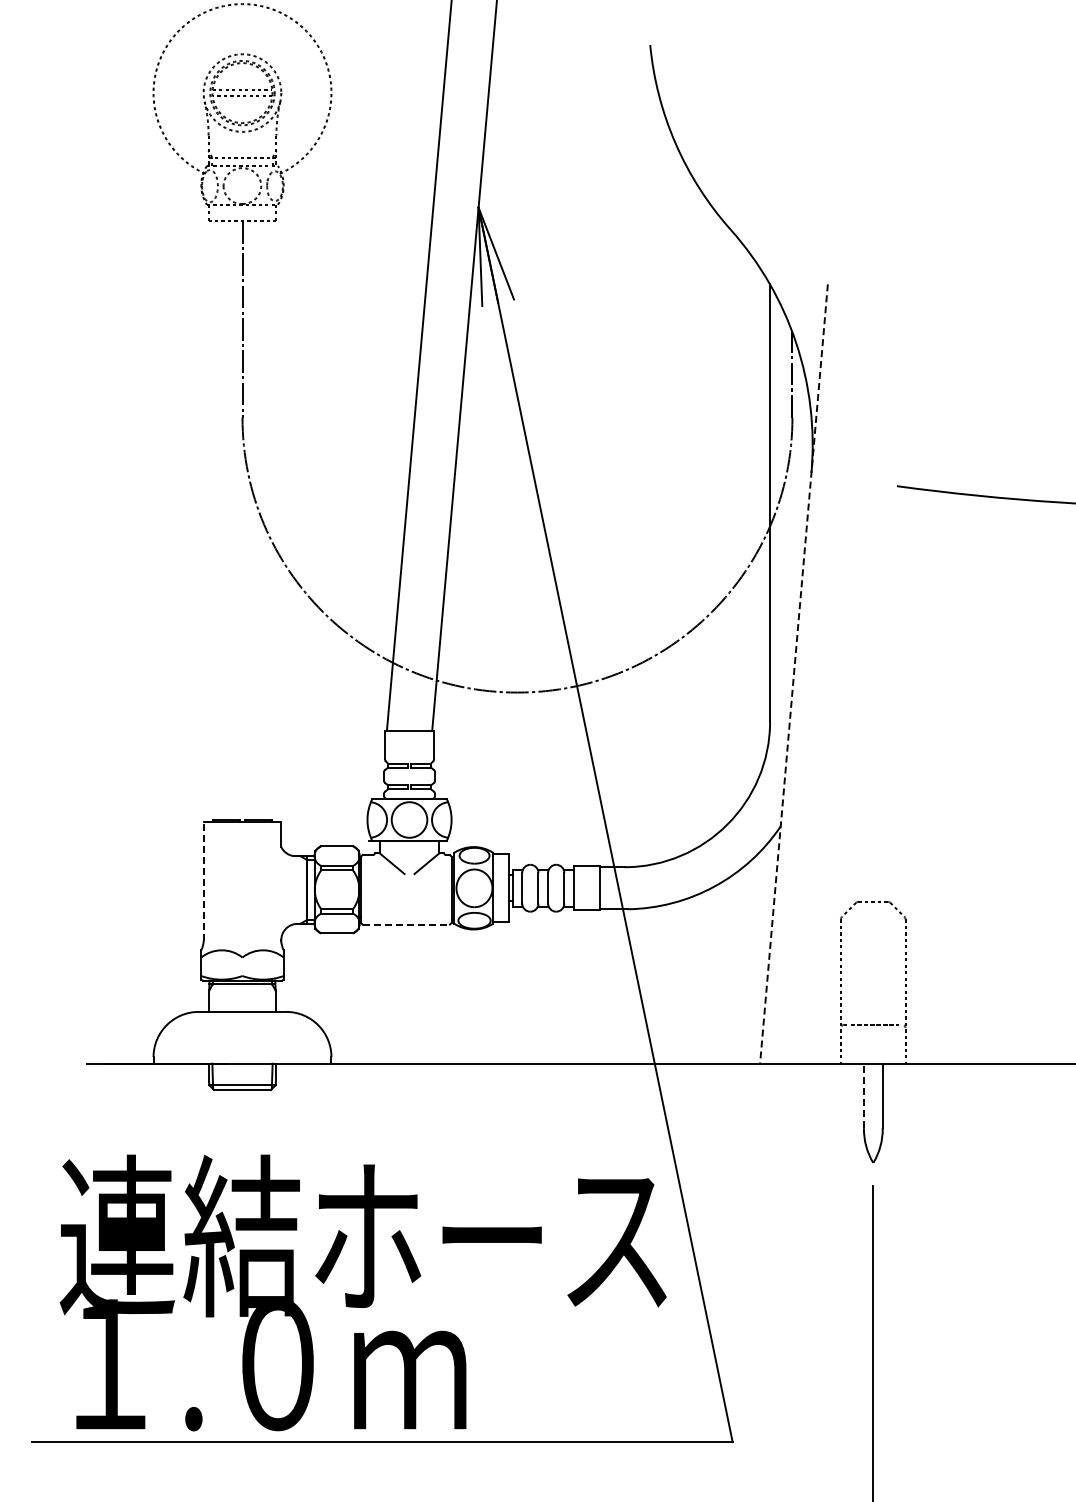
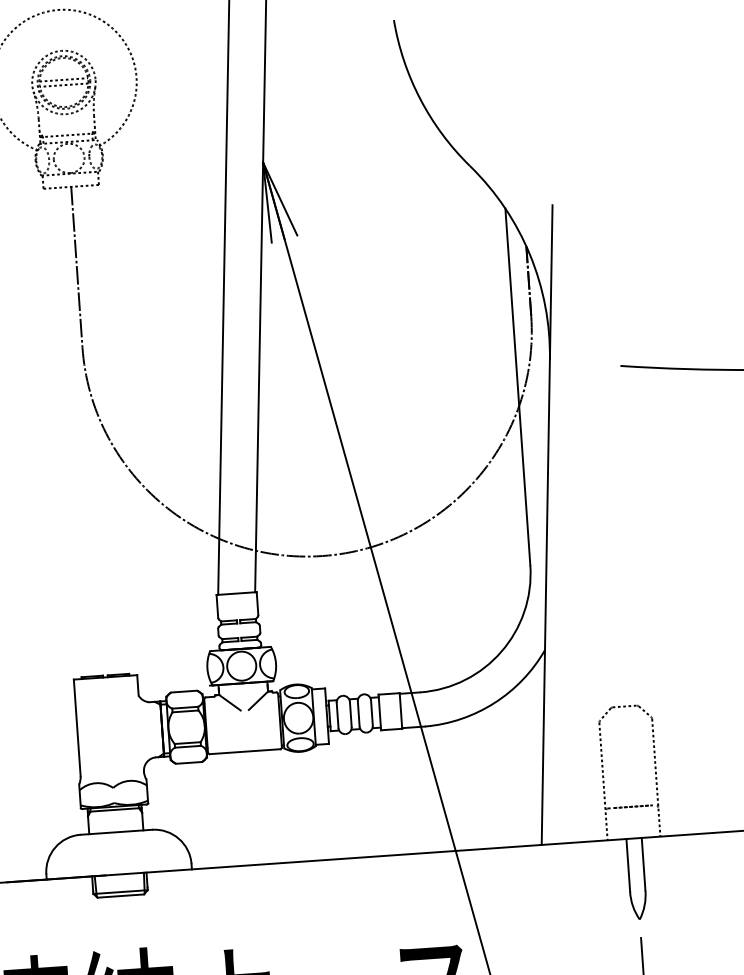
line: (793, 674) -> (546, 525), dashed -> solid
line: (203, 880) -> (77, 727), dashed -> solid
line: (406, 924) -> (245, 751), dashed -> solid
line: (863, 1095) -> (627, 865), dashed -> solid

